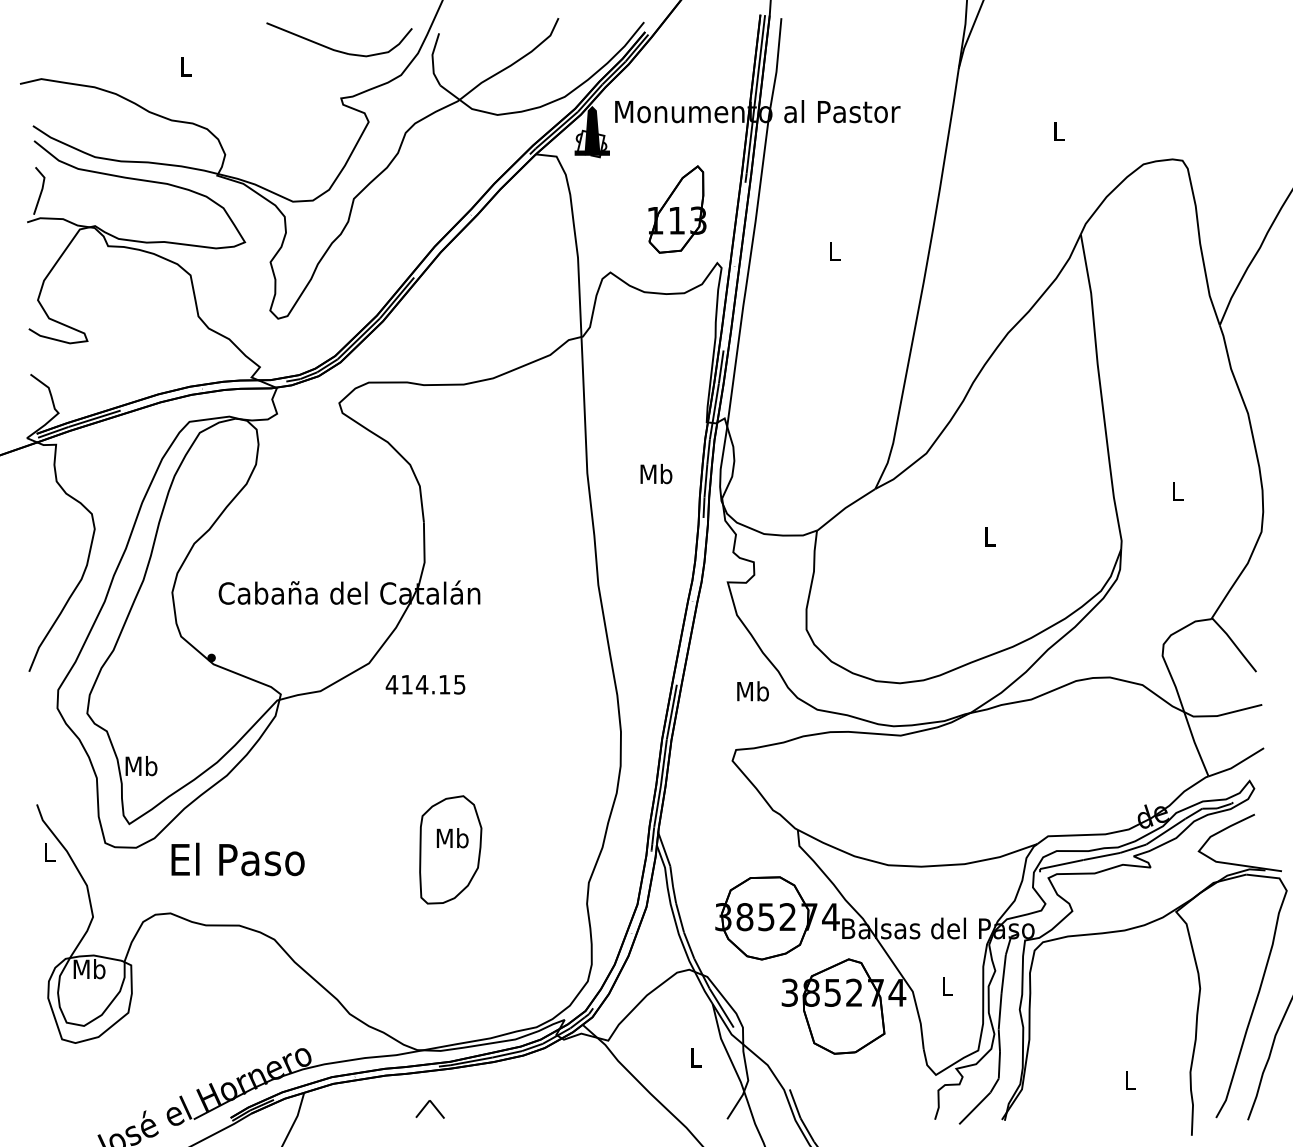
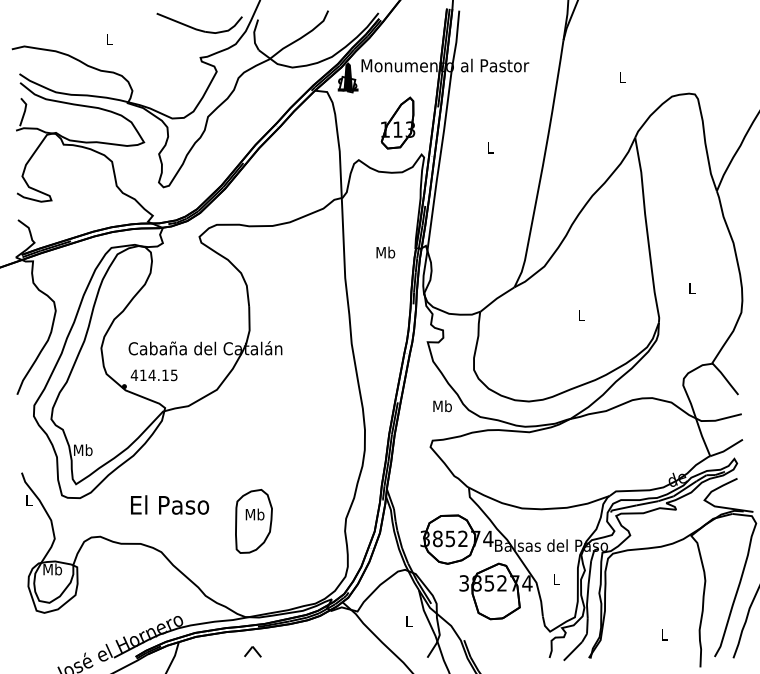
text: (655, 473) -> (385, 252), moved
text: (424, 684) -> (153, 375), moved
part: (449, 850) -> (253, 521), moved
text: (238, 858) -> (170, 504), moved

